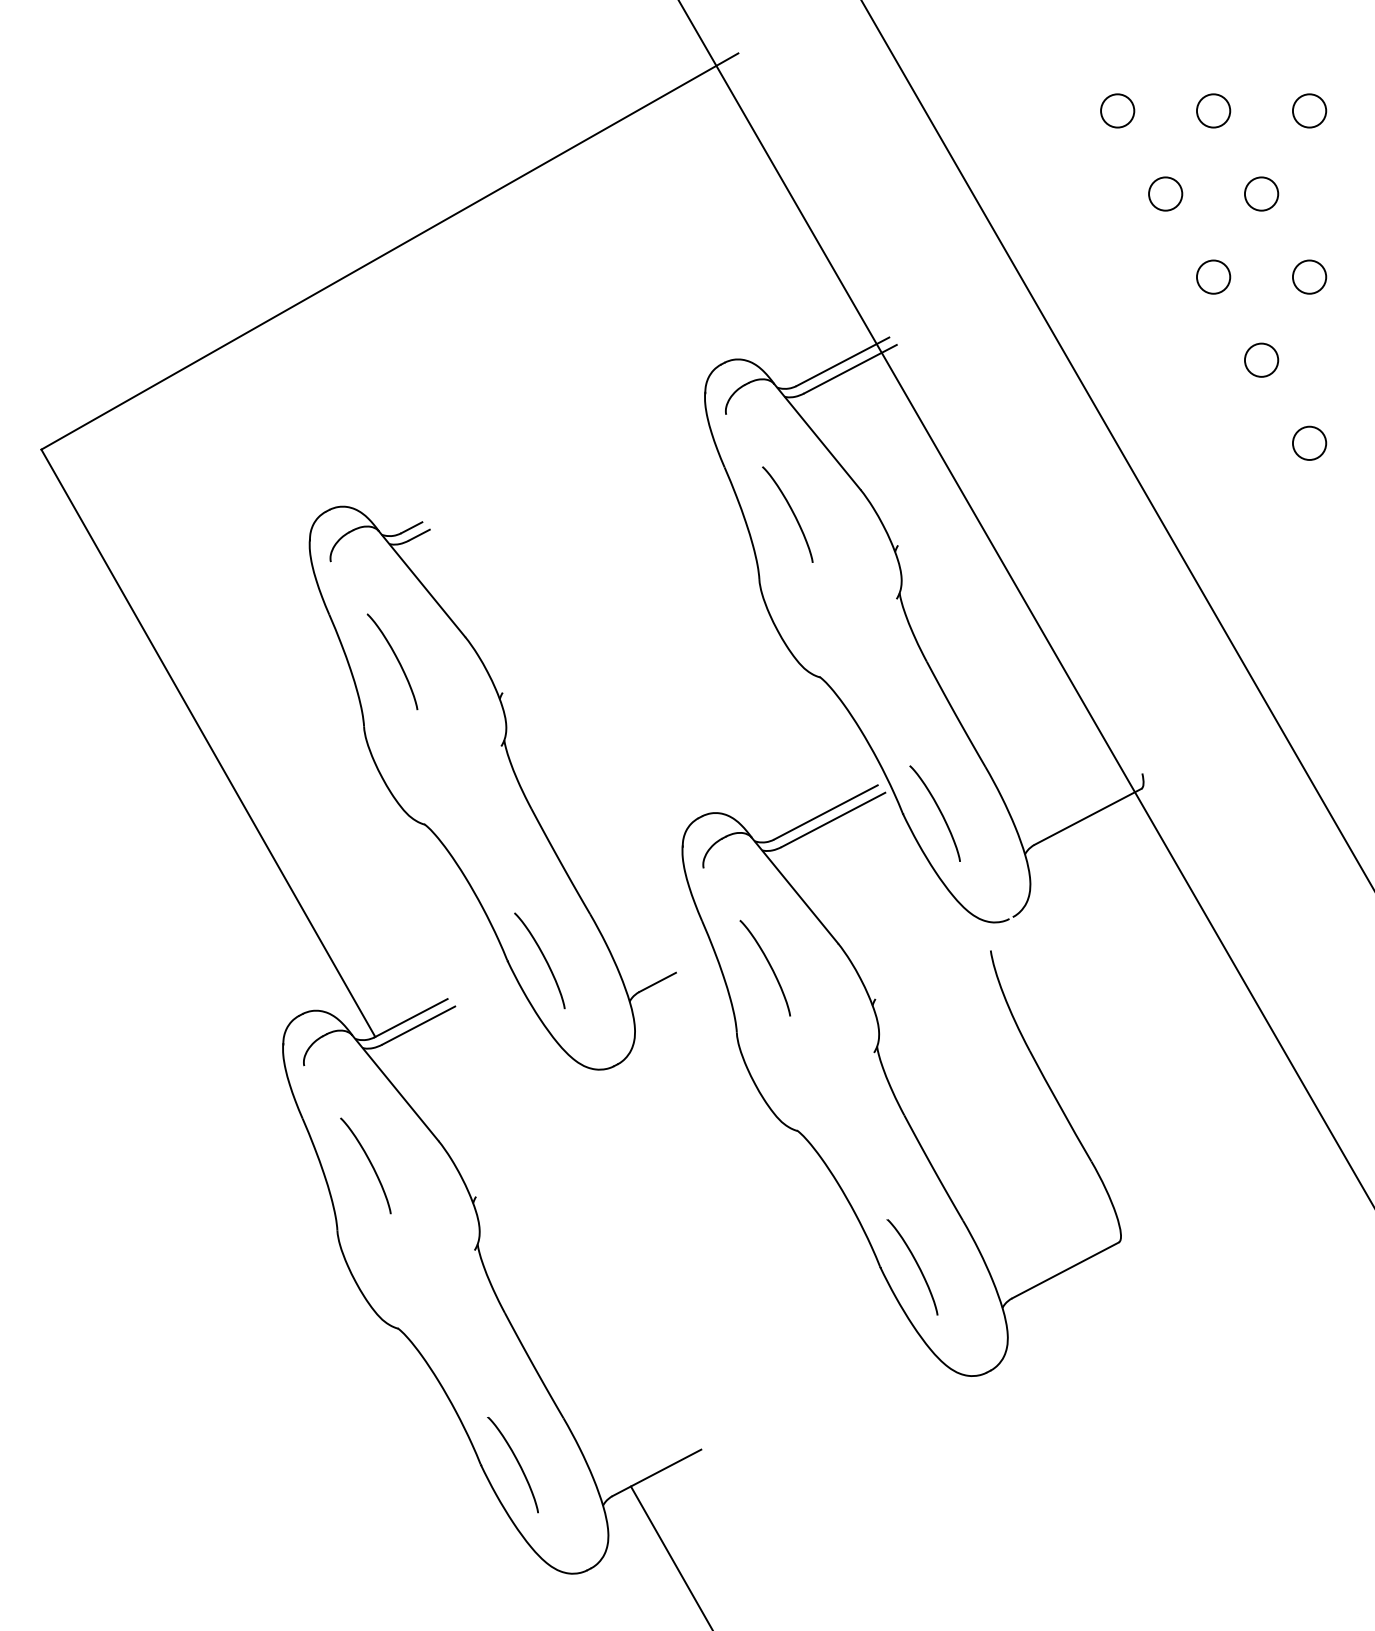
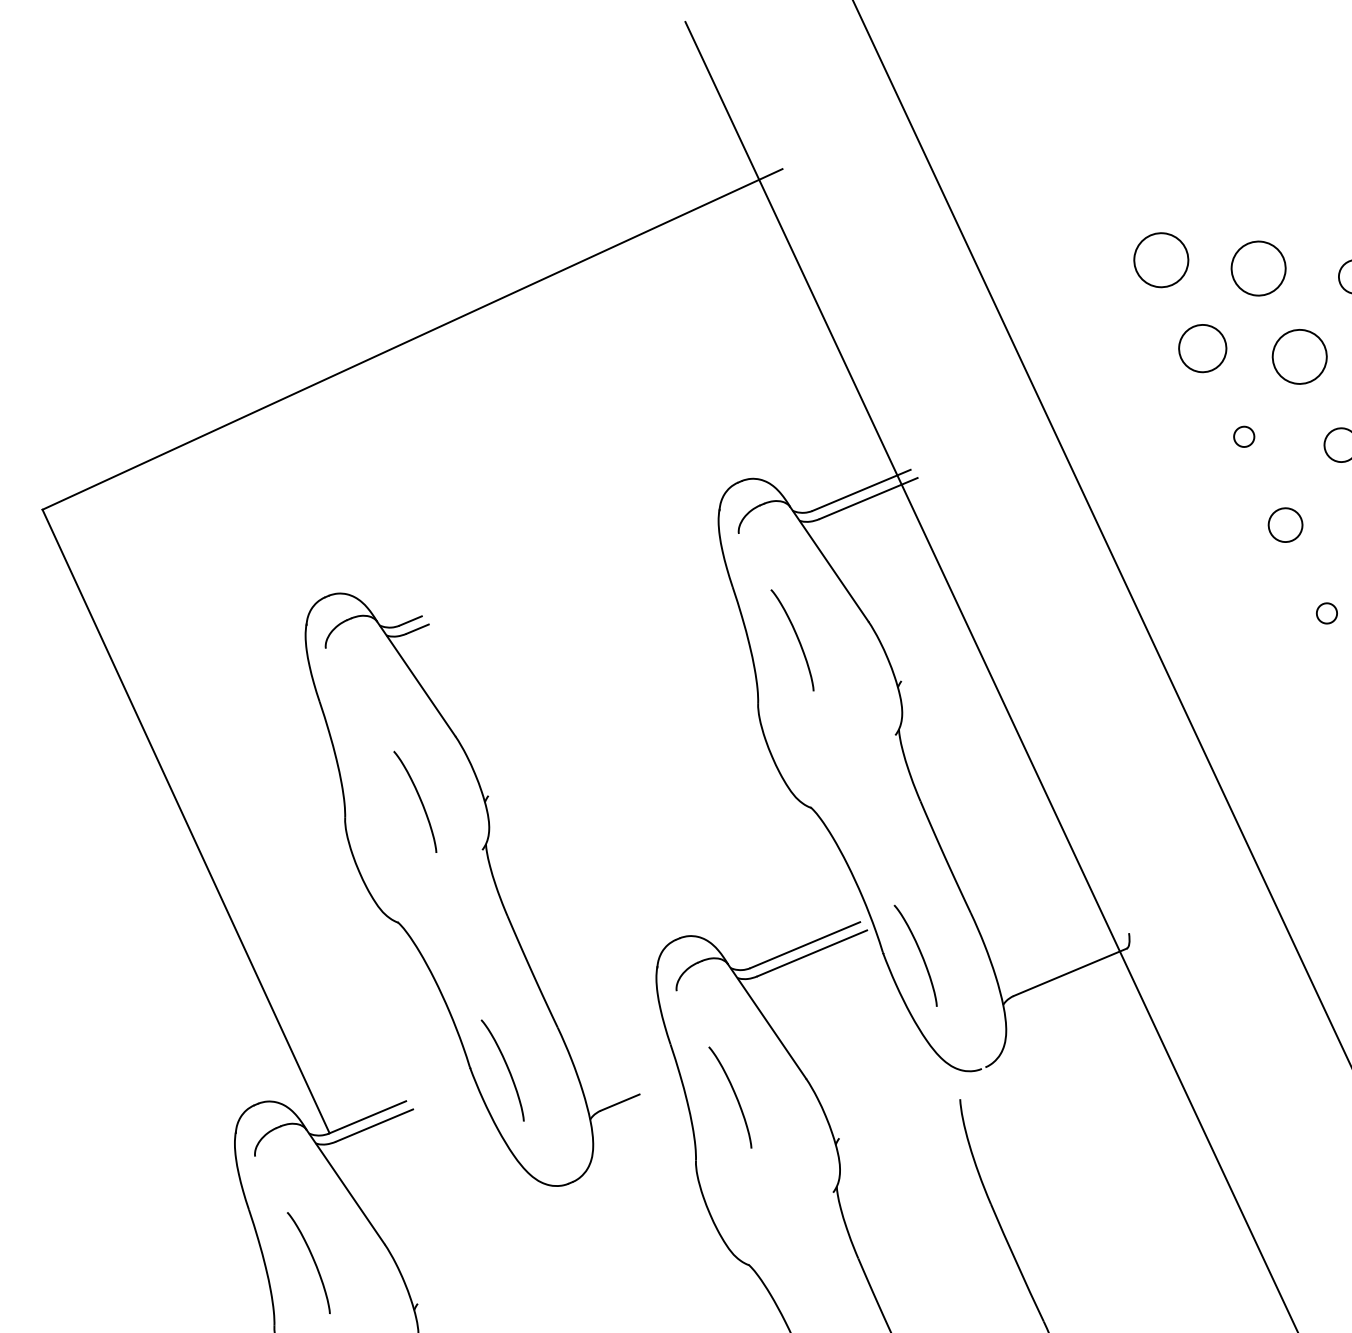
circle: (1117, 110) -> (1161, 259), size x1.6
circle: (1213, 110) -> (1258, 268), size x1.6
circle: (1165, 193) -> (1202, 347), size x1.4
circle: (1261, 193) -> (1299, 356), size x1.6
circle: (1213, 276) -> (1244, 436), size x0.6
circle: (1309, 442) -> (1326, 612), size x0.6
curve: (396, 659) -> (419, 799), moved

